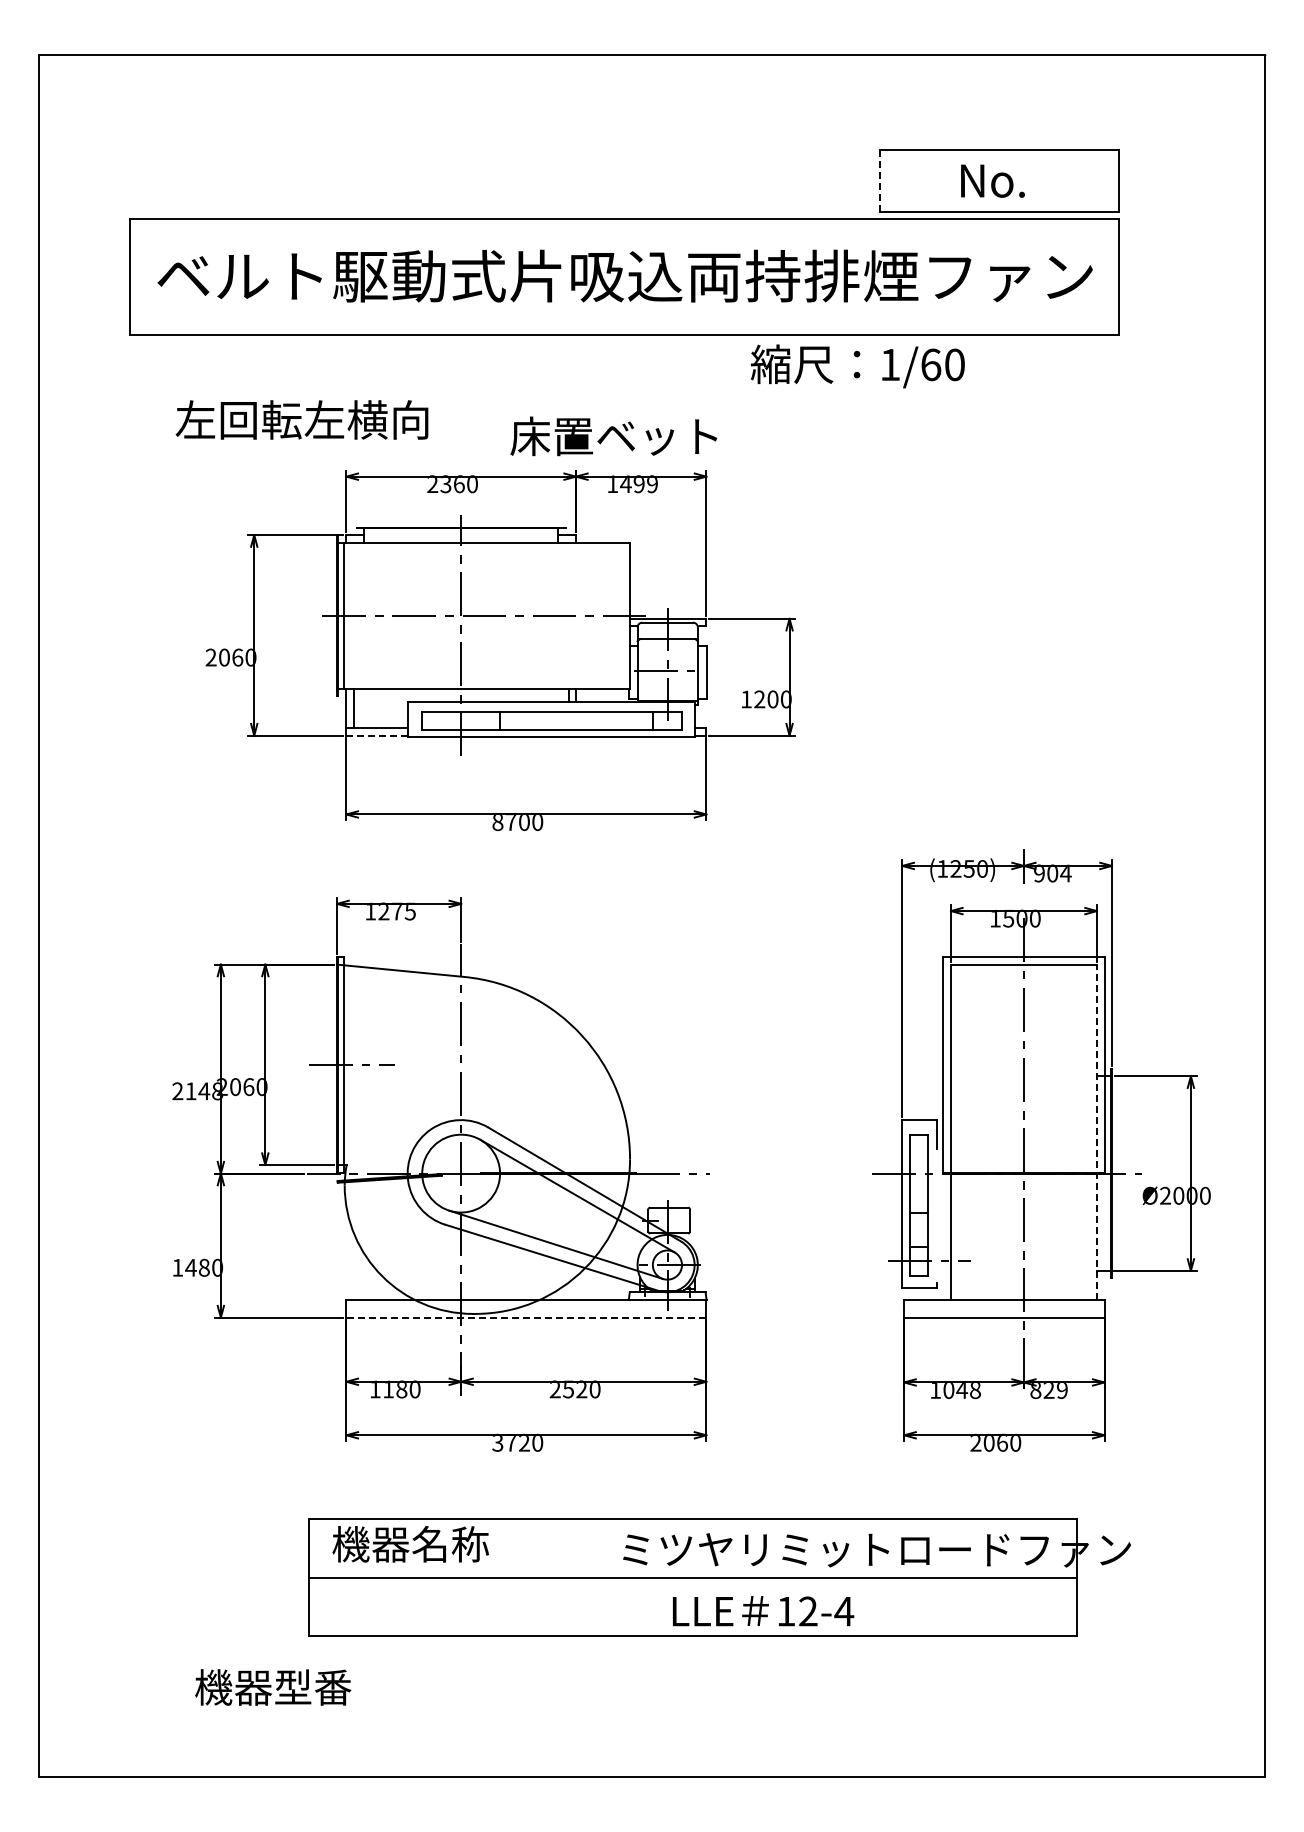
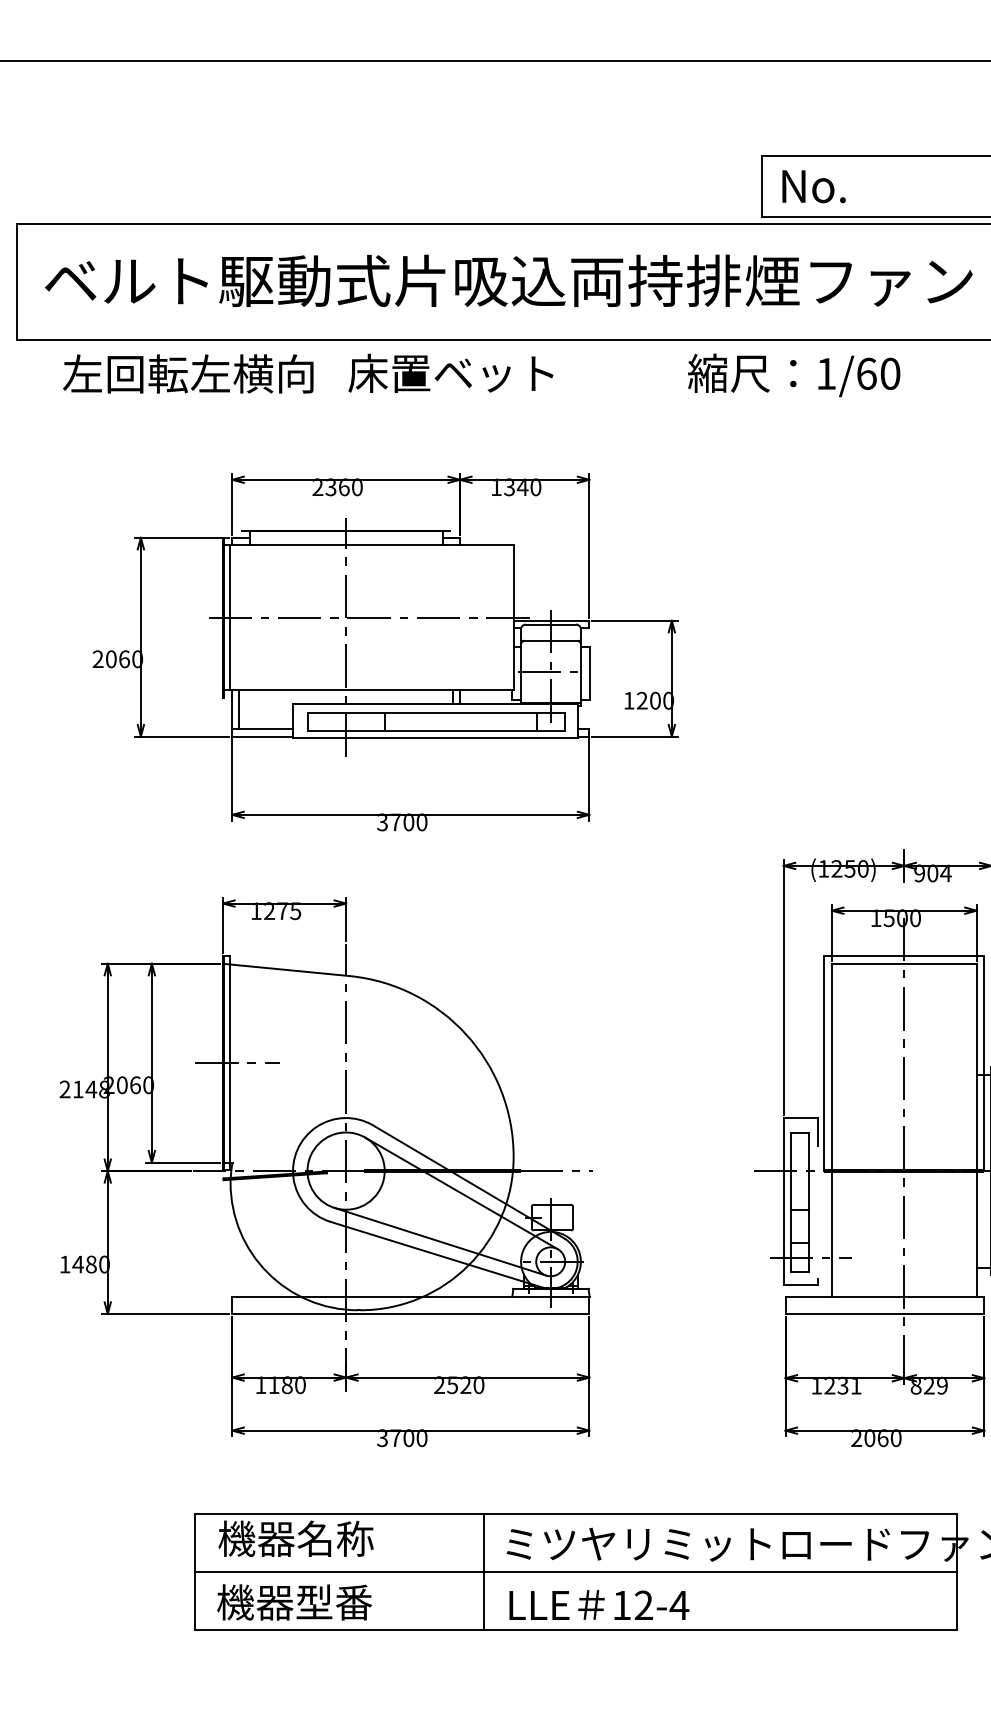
text: (992, 180) -> (813, 186), moved
line: (880, 181) -> (762, 187), dashed -> solid
text: (857, 366) -> (793, 375), moved
text: (301, 419) -> (187, 373), moved
text: (613, 436) -> (450, 373), moved
text: (638, 484) -> (522, 487), 1499 -> 1340
line: (377, 735) -> (263, 736), dashed -> solid
text: (497, 822) -> (382, 822), 8700 -> 3700
line: (1096, 1132) -> (976, 1130), dashed -> solid
line: (526, 1317) -> (410, 1313), dashed -> solid
text: (961, 1391) -> (842, 1387), 1048 -> 1231
text: (524, 1443) -> (408, 1438), 3720 -> 3700
line: (600, 1577) -> (484, 1571), added
text: (763, 1611) -> (599, 1605), moved
text: (273, 1687) -> (294, 1602), moved

